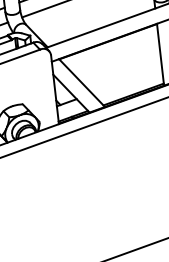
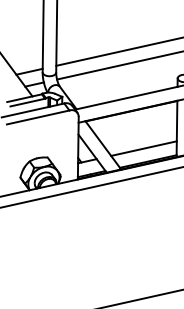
line: (126, 80) -> (143, 148), added

